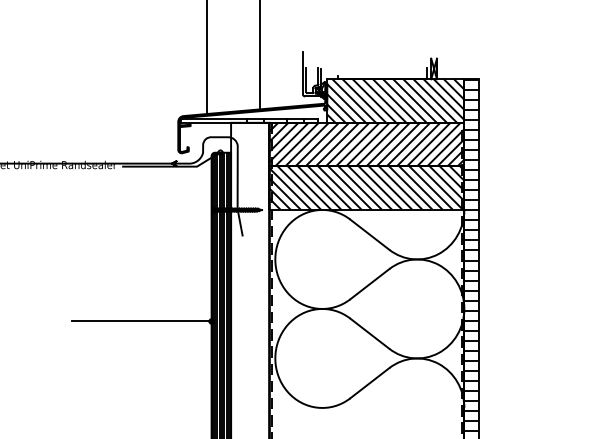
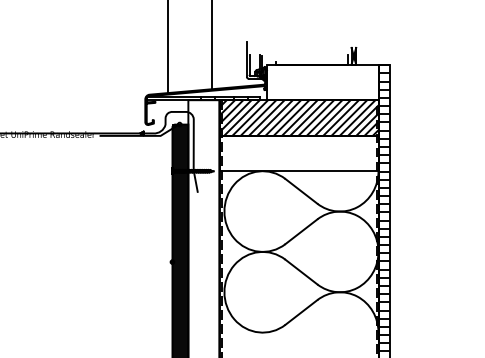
hatch: (395, 101) -> (322, 82), removed
hatch: (366, 188) -> (298, 153), removed
line: (141, 321) -> (115, 262), removed

